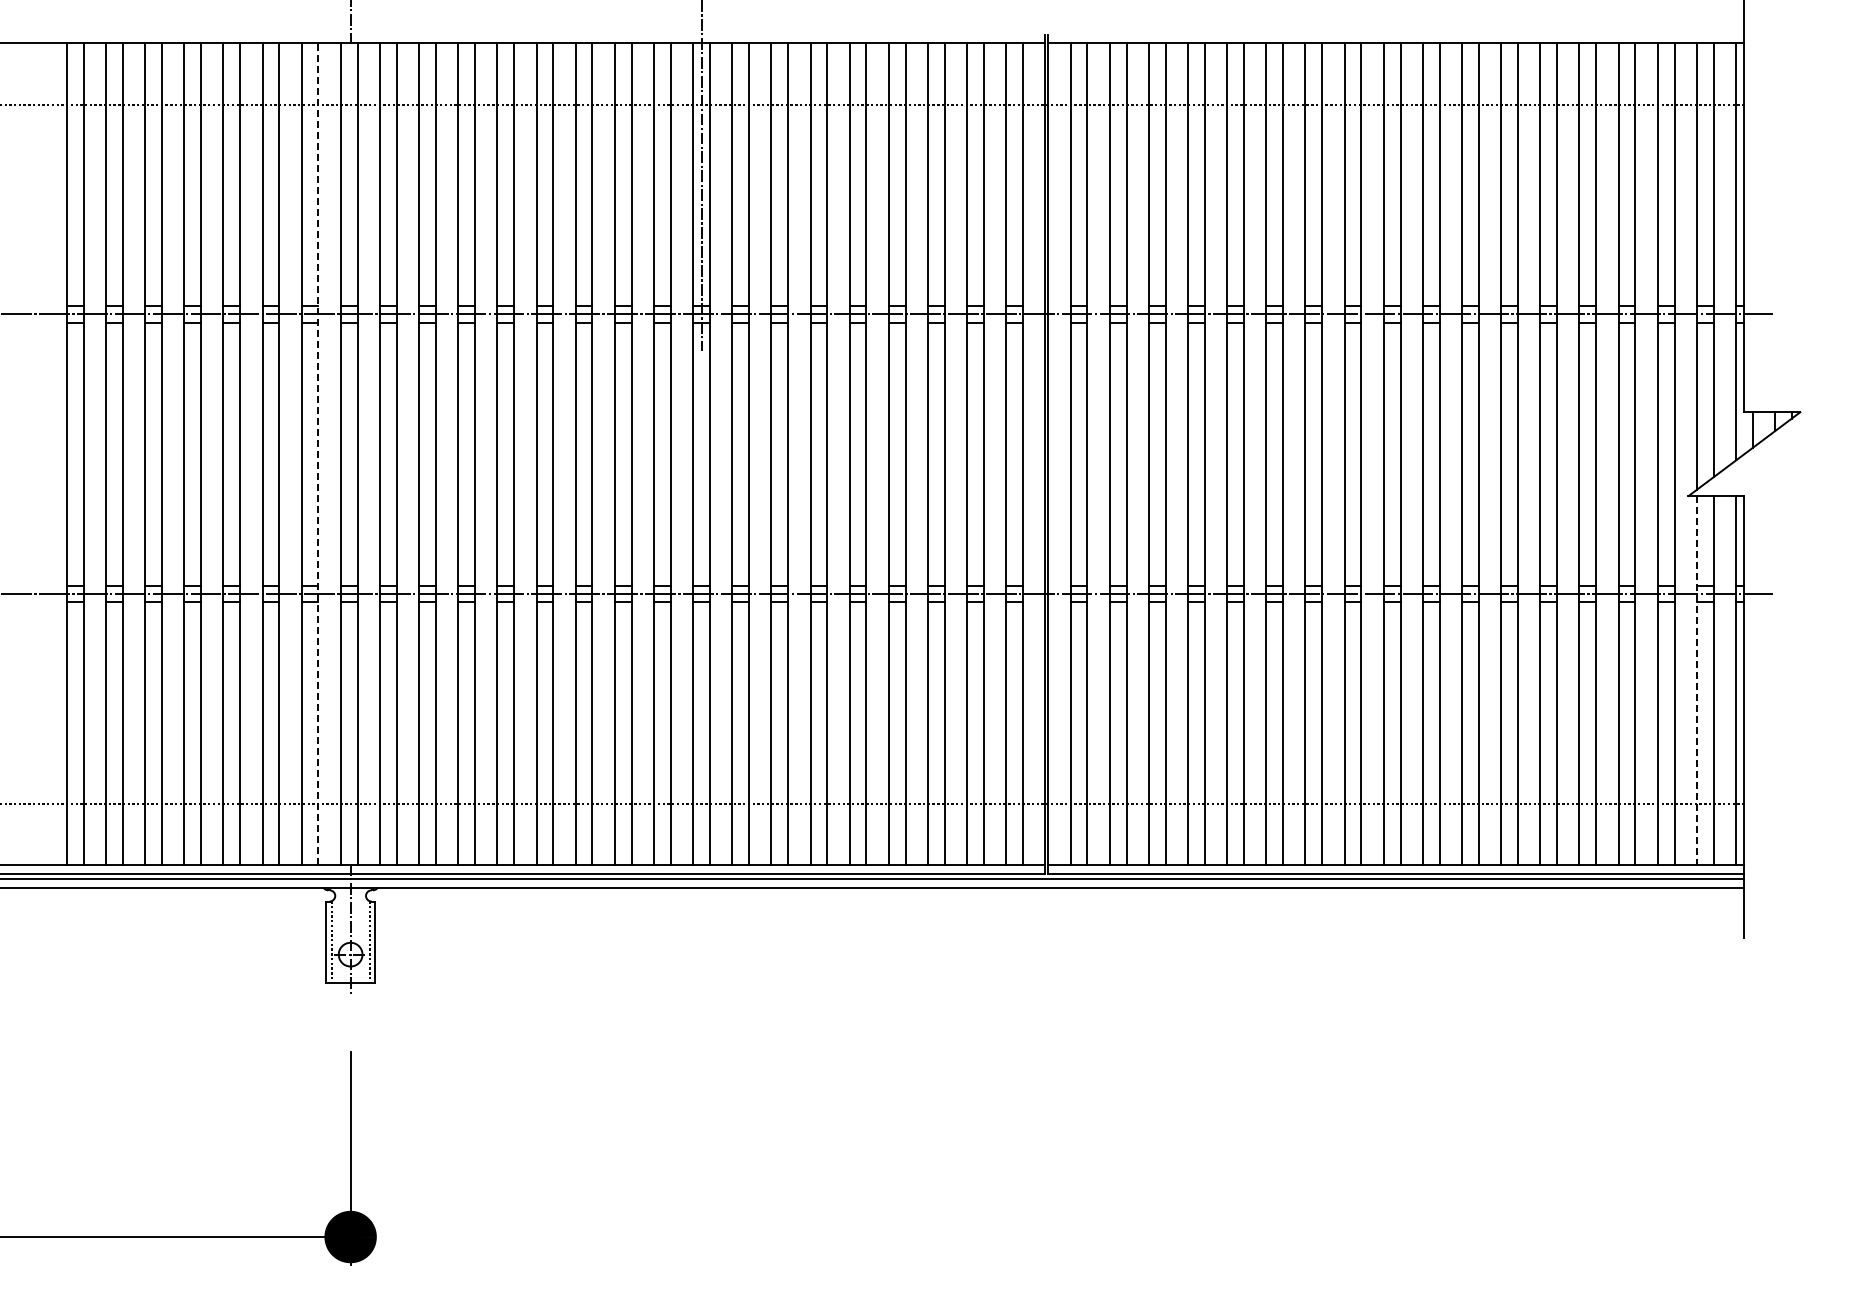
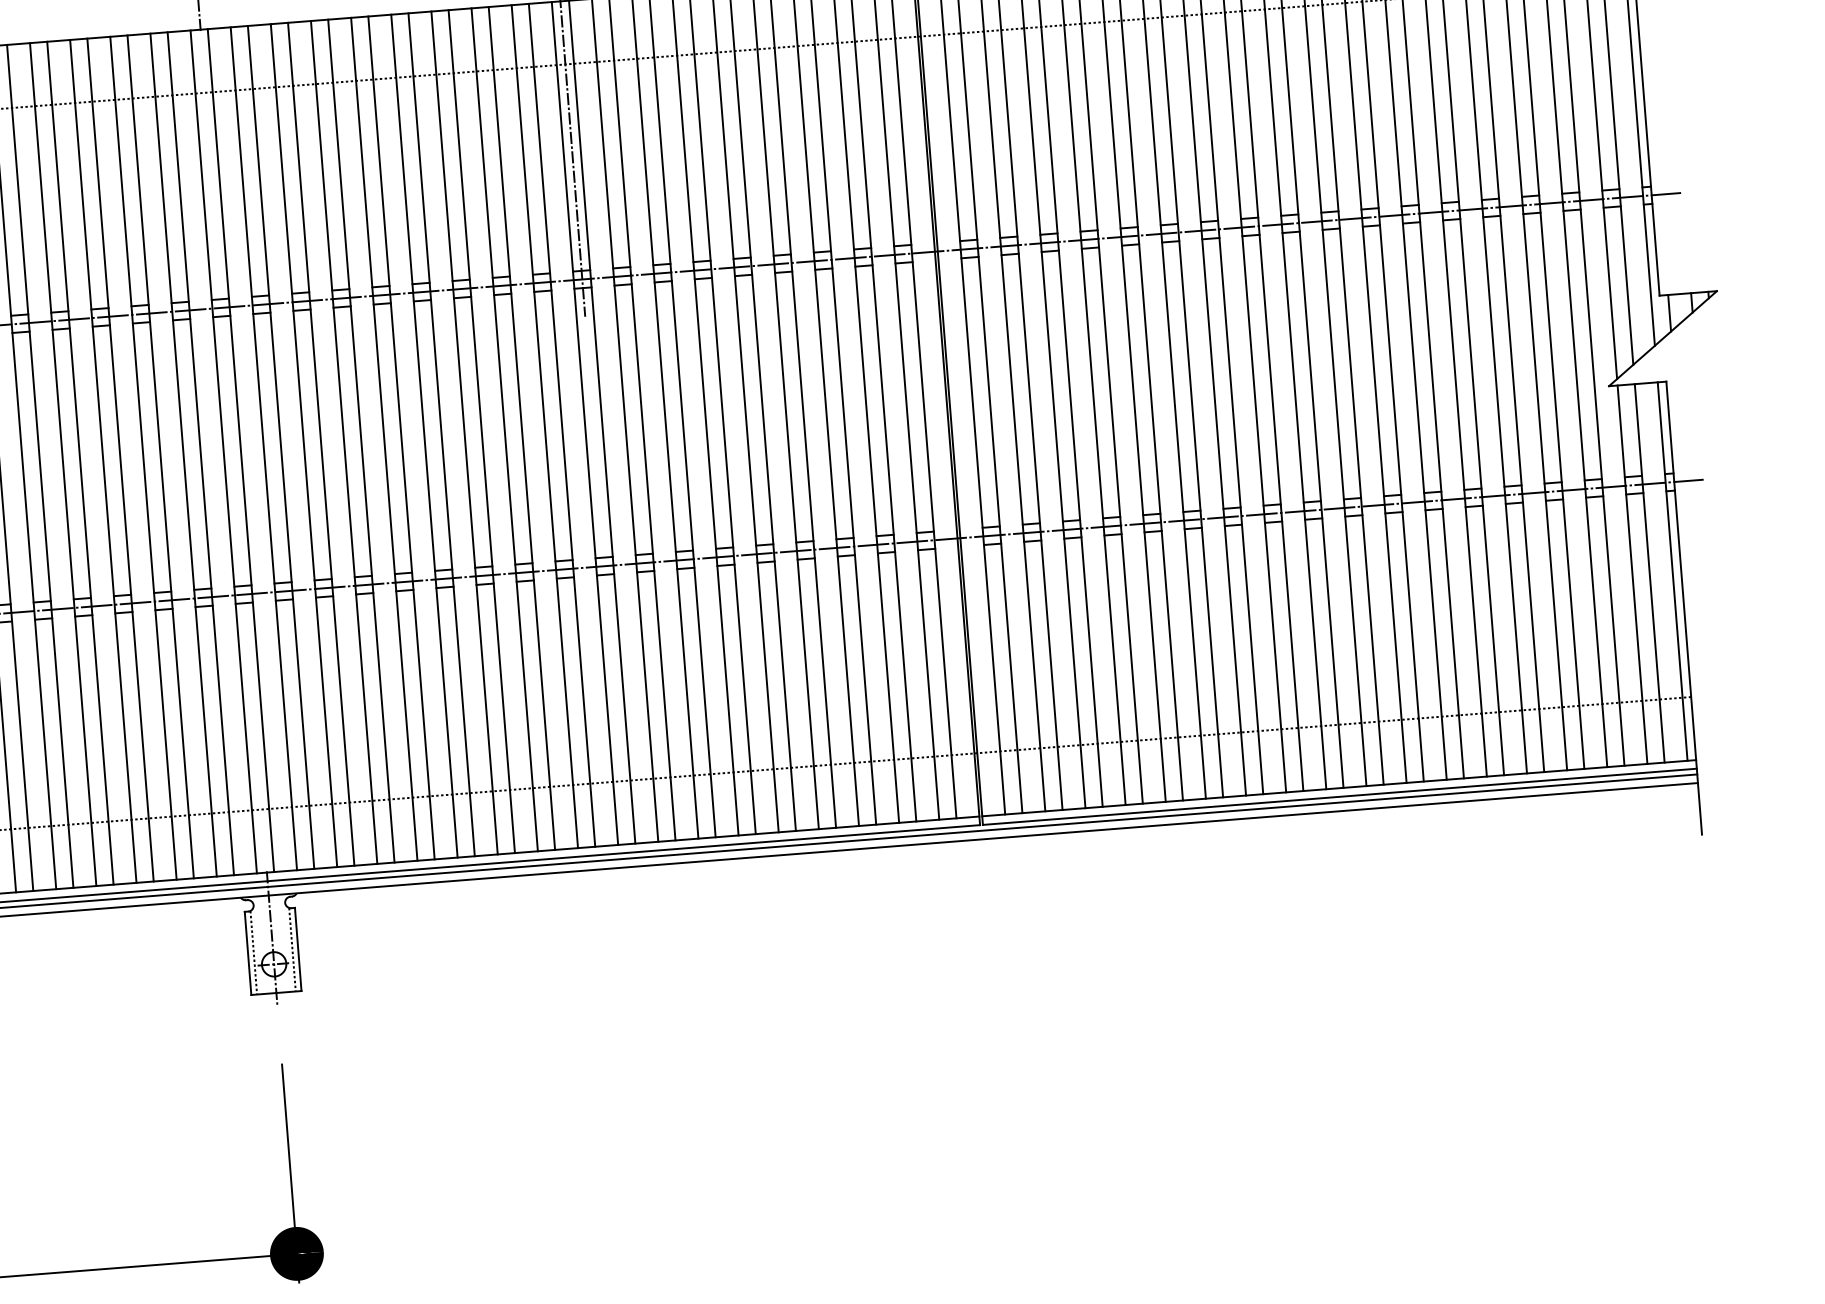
line: (318, 454) -> (200, 454), dashed -> solid
line: (1696, 680) -> (1632, 574), dashed -> solid

